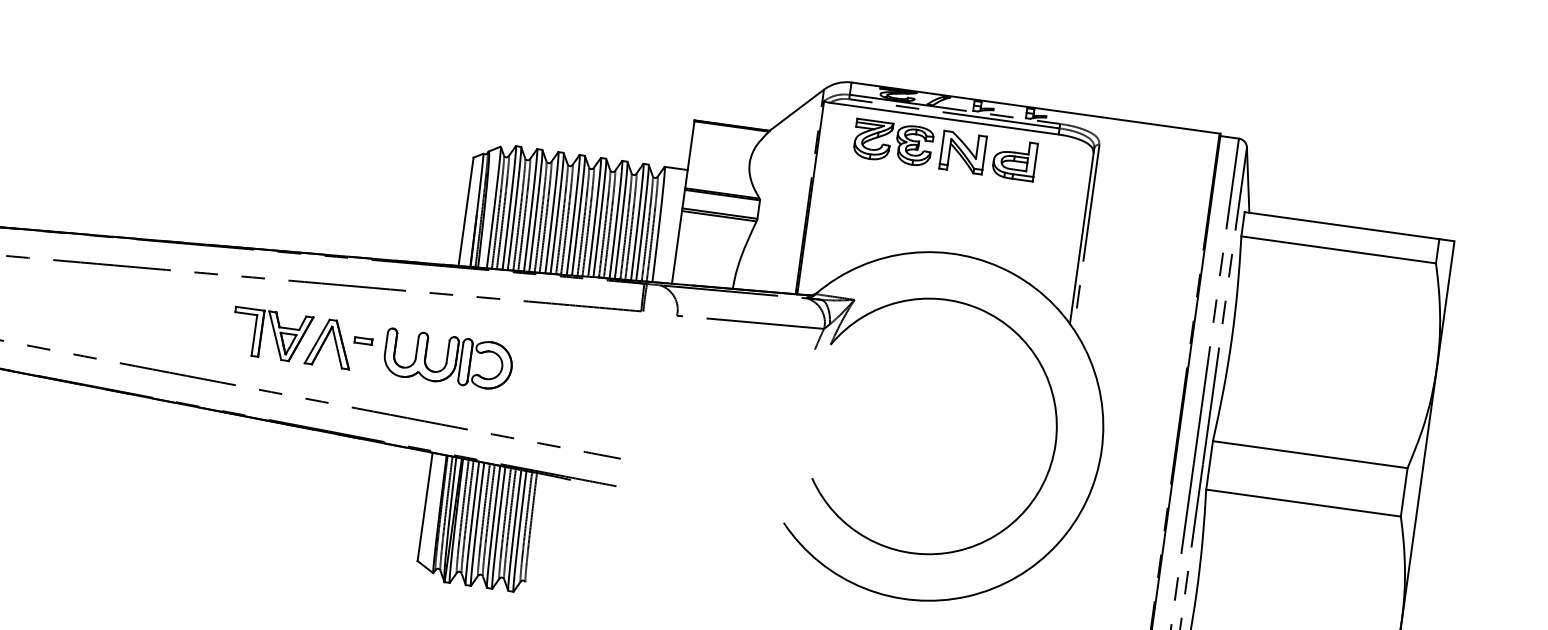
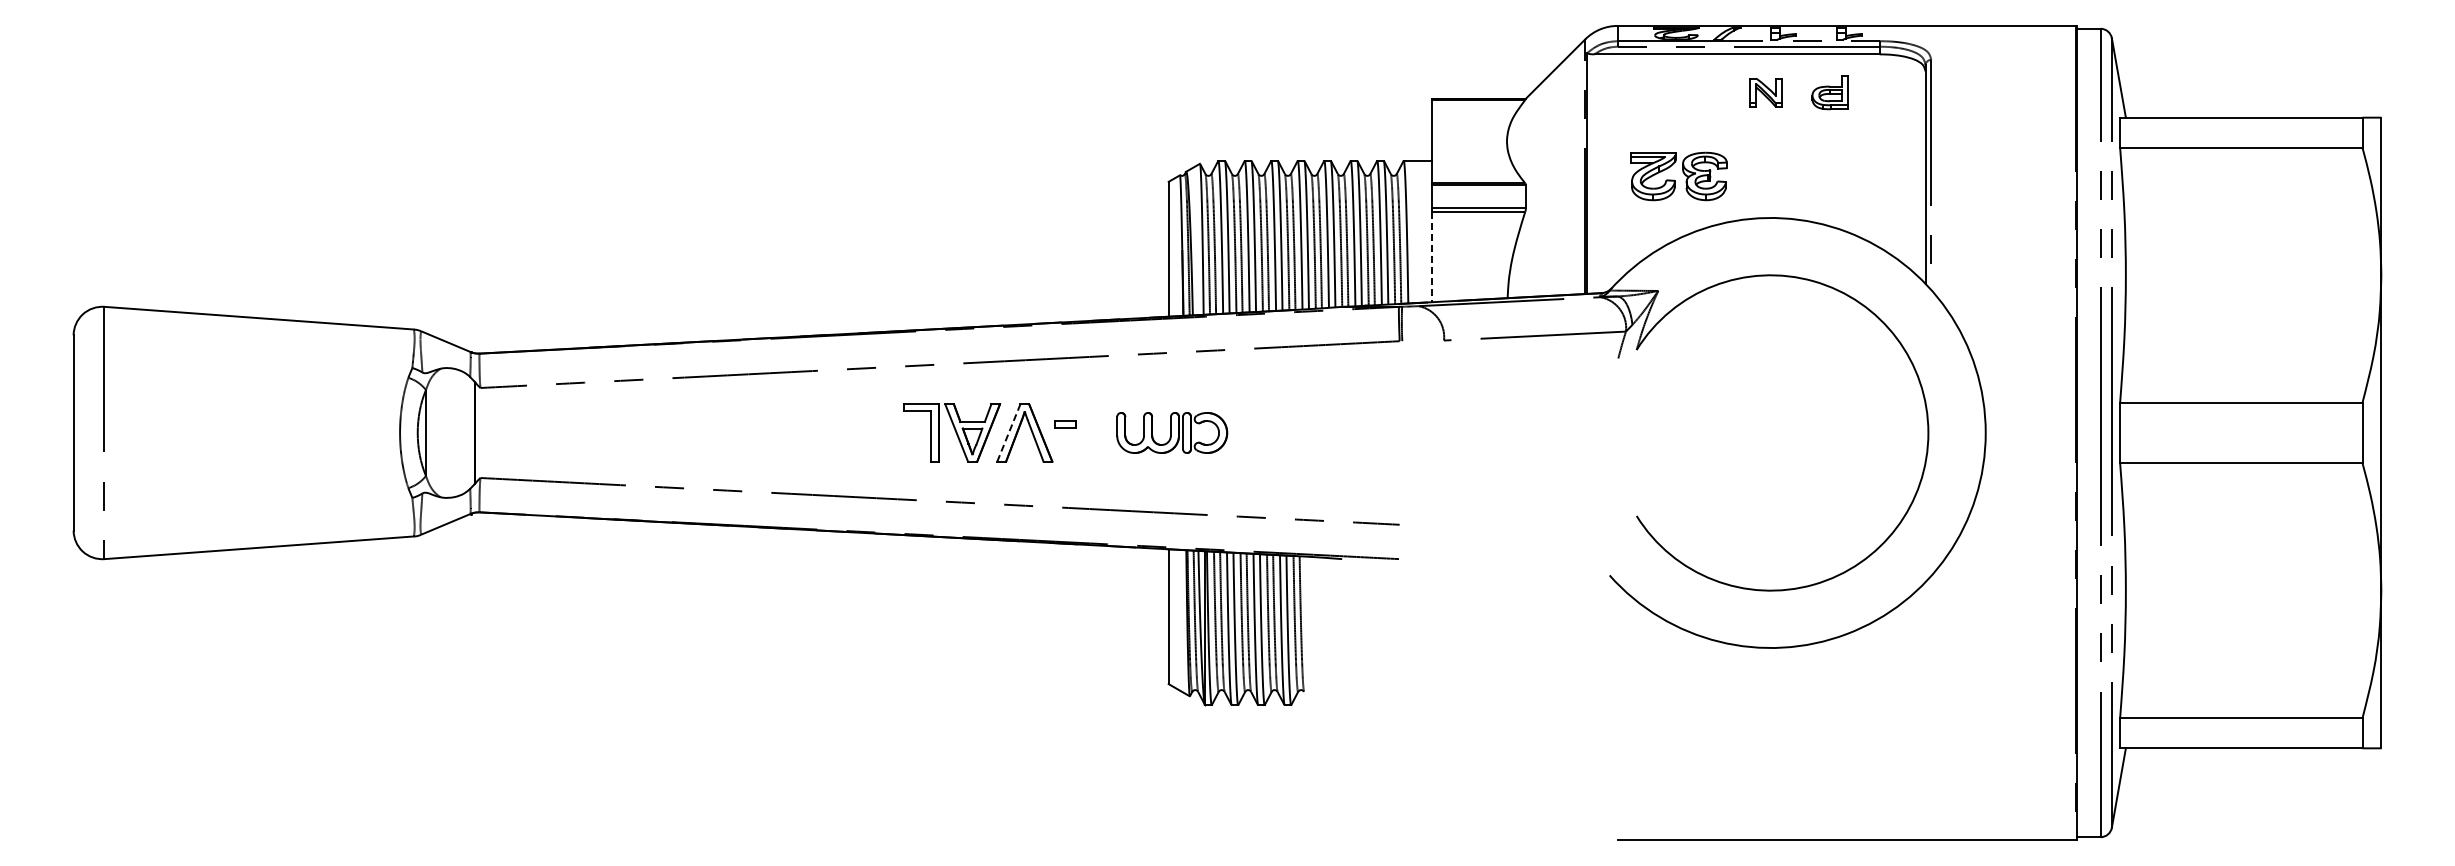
part: (892, 142) -> (1678, 176), moved
part: (962, 152) -> (1765, 92), size x0.6
part: (1014, 159) -> (1830, 92), size x0.7
line: (676, 247) -> (1432, 257), solid -> dashed
line: (316, 341) -> (1008, 433), solid -> dashed
part: (447, 359) -> (1171, 432), size x0.7

